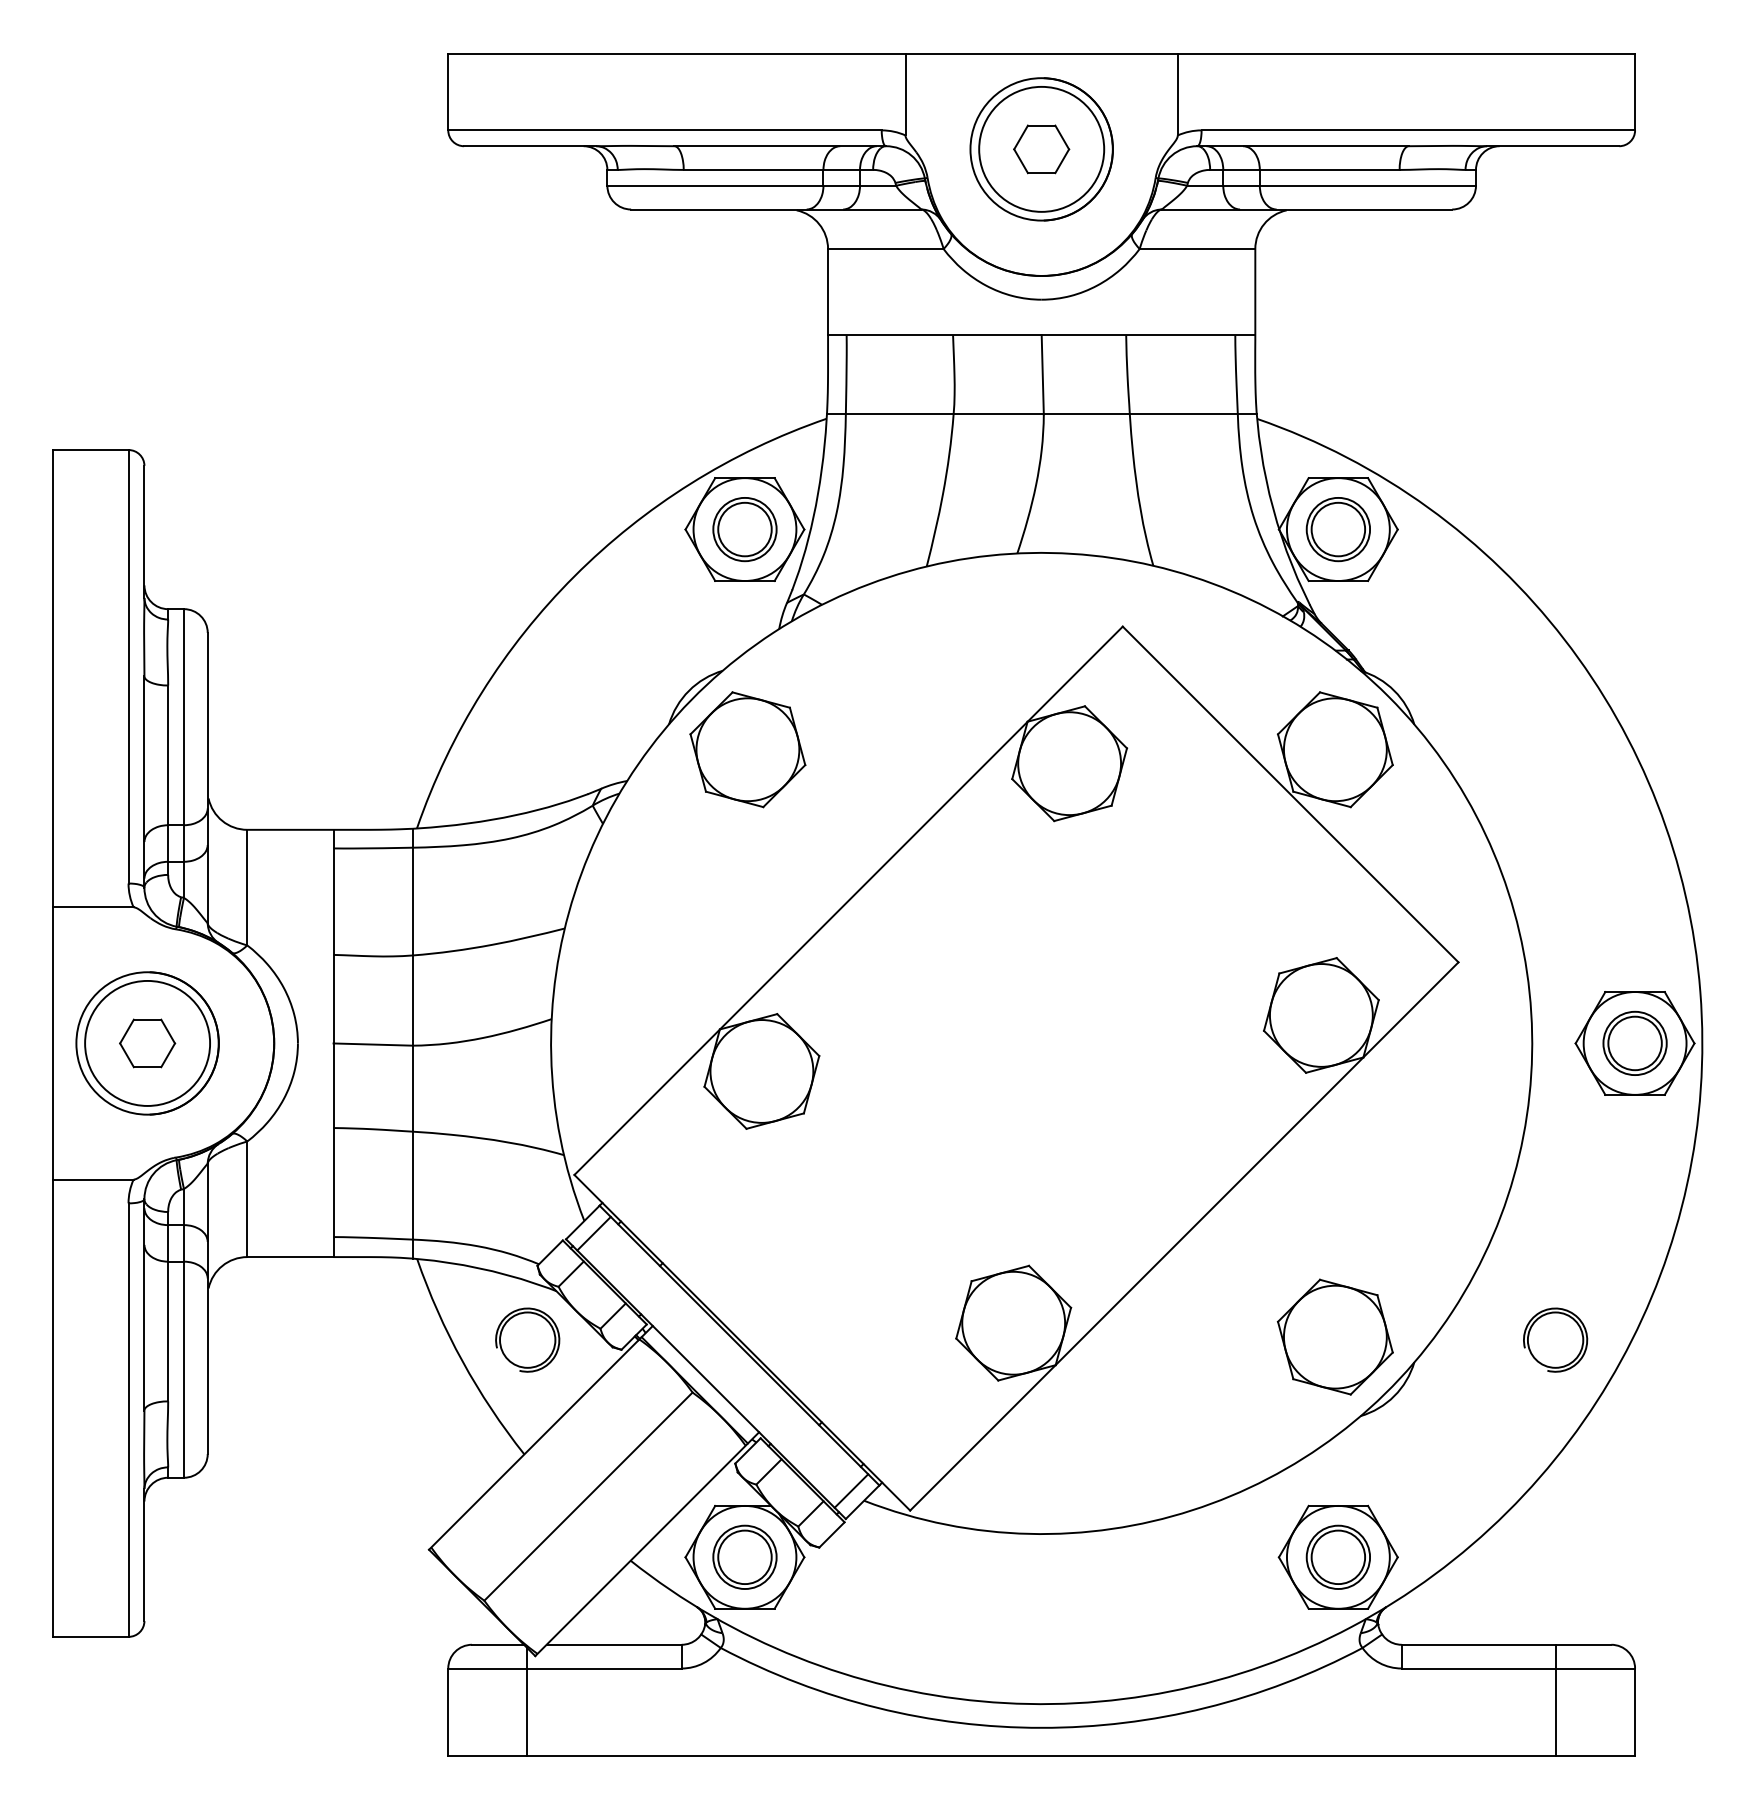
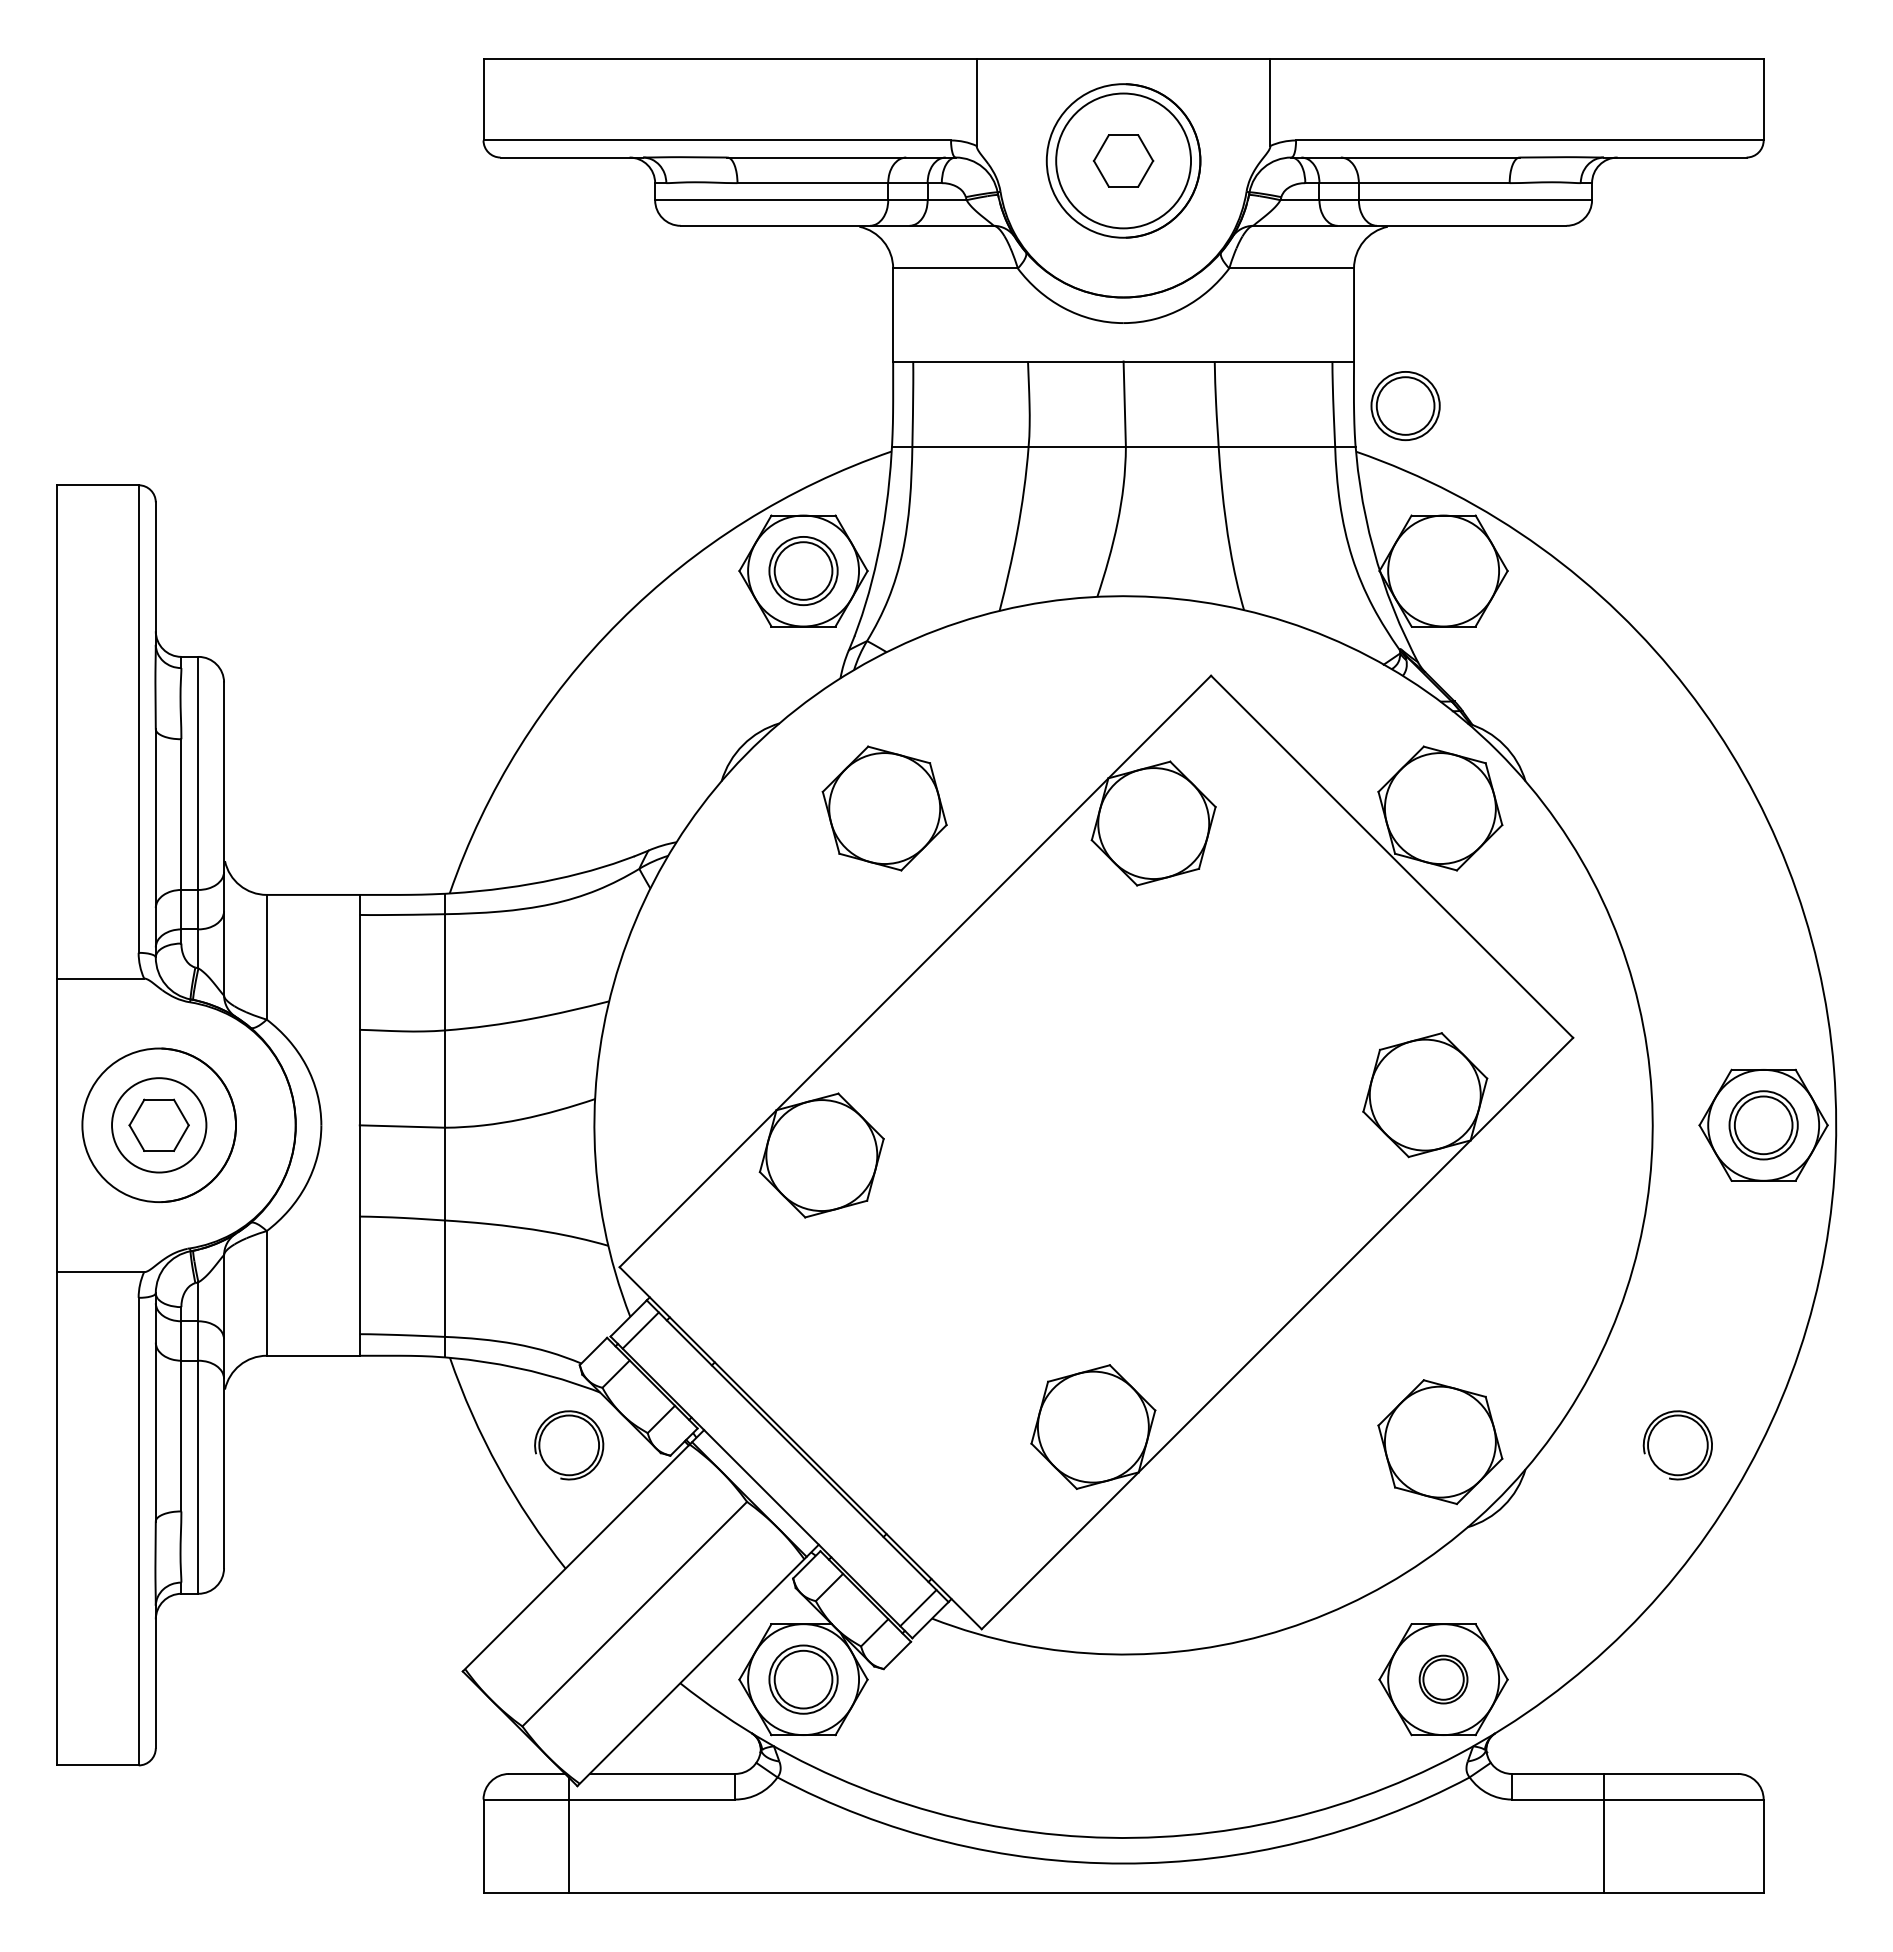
part: (1338, 529) -> (1405, 406), moved
part: (747, 749) -> (884, 808), moved
circle: (146, 1042) -> (158, 1124), size x0.7
part: (1338, 1557) -> (1443, 1679), size x0.7
line: (1556, 1699) -> (1604, 1833), moved

